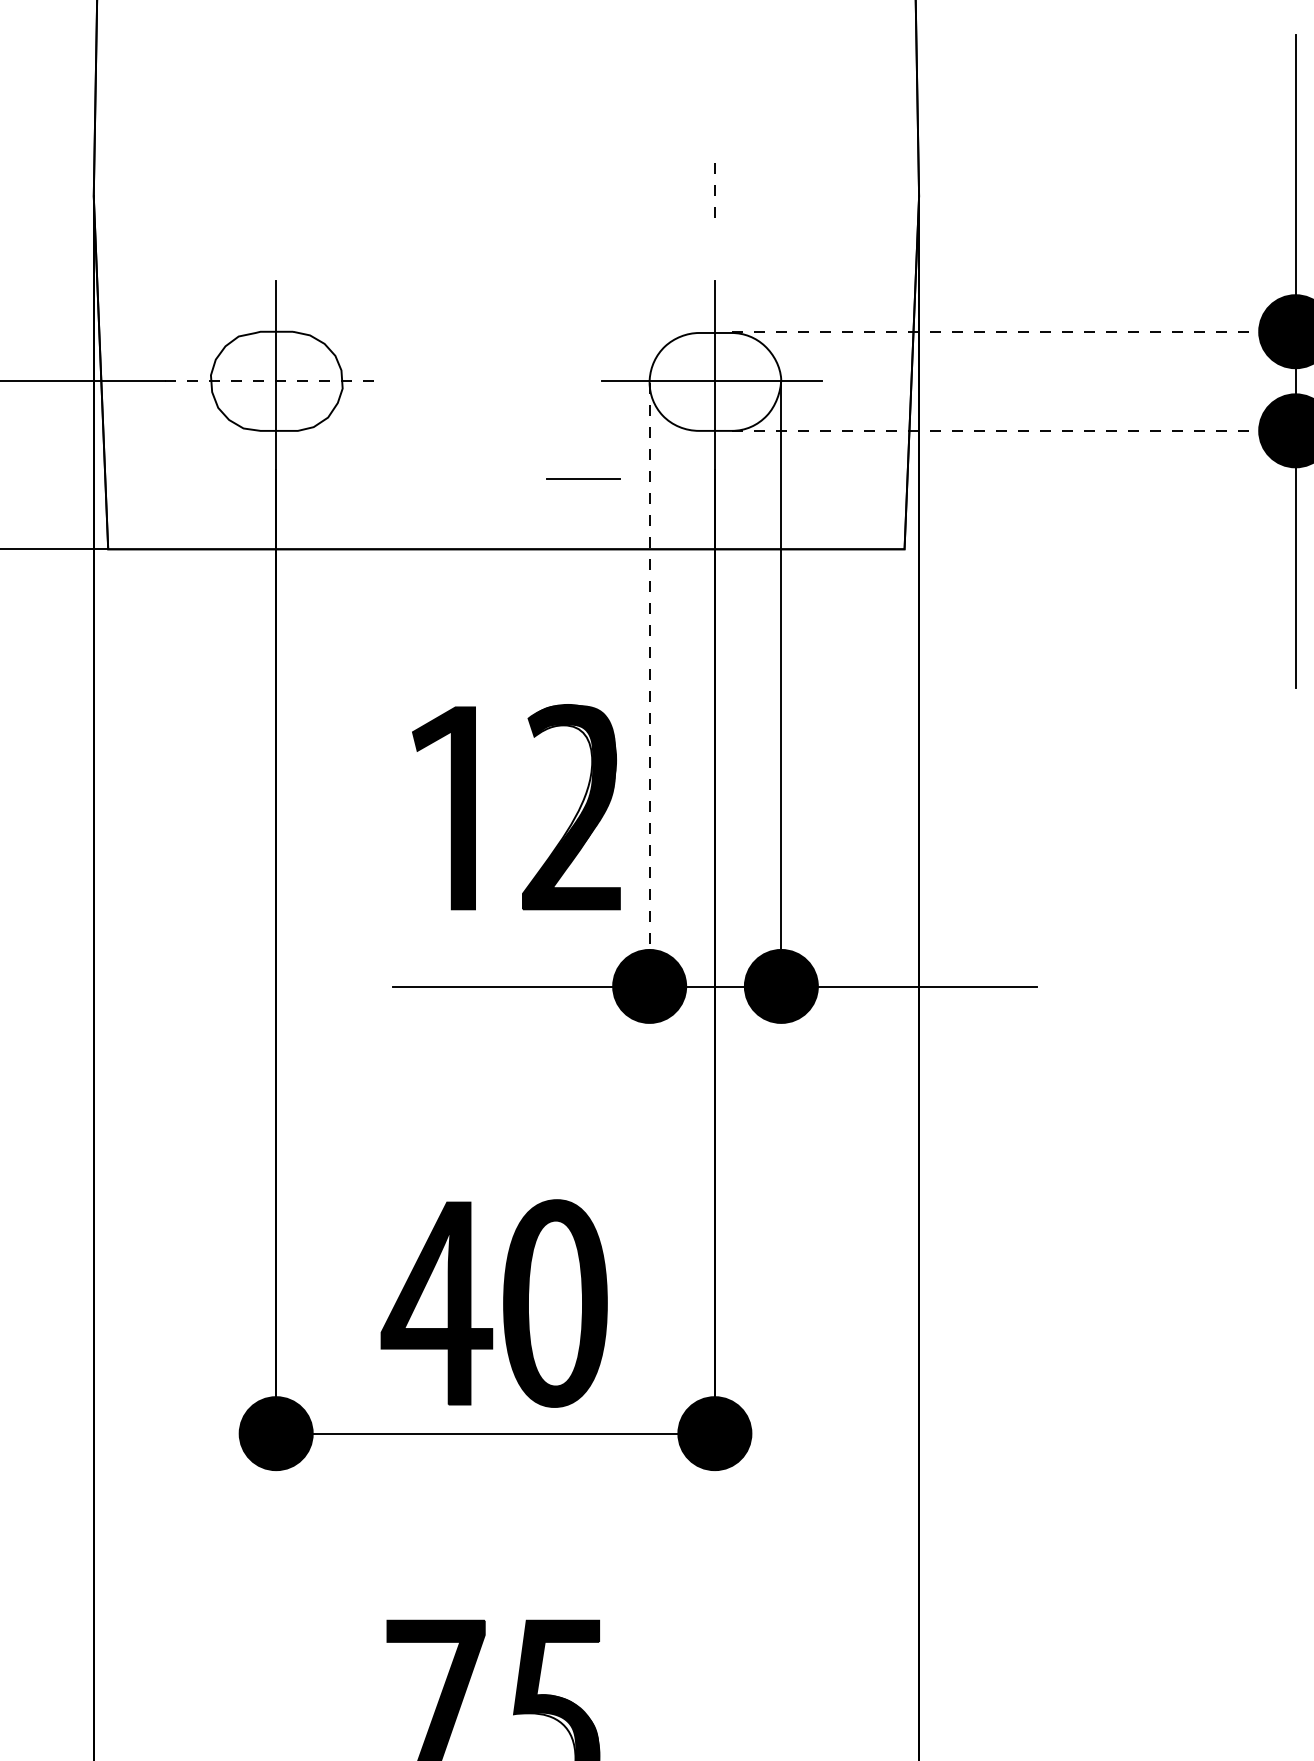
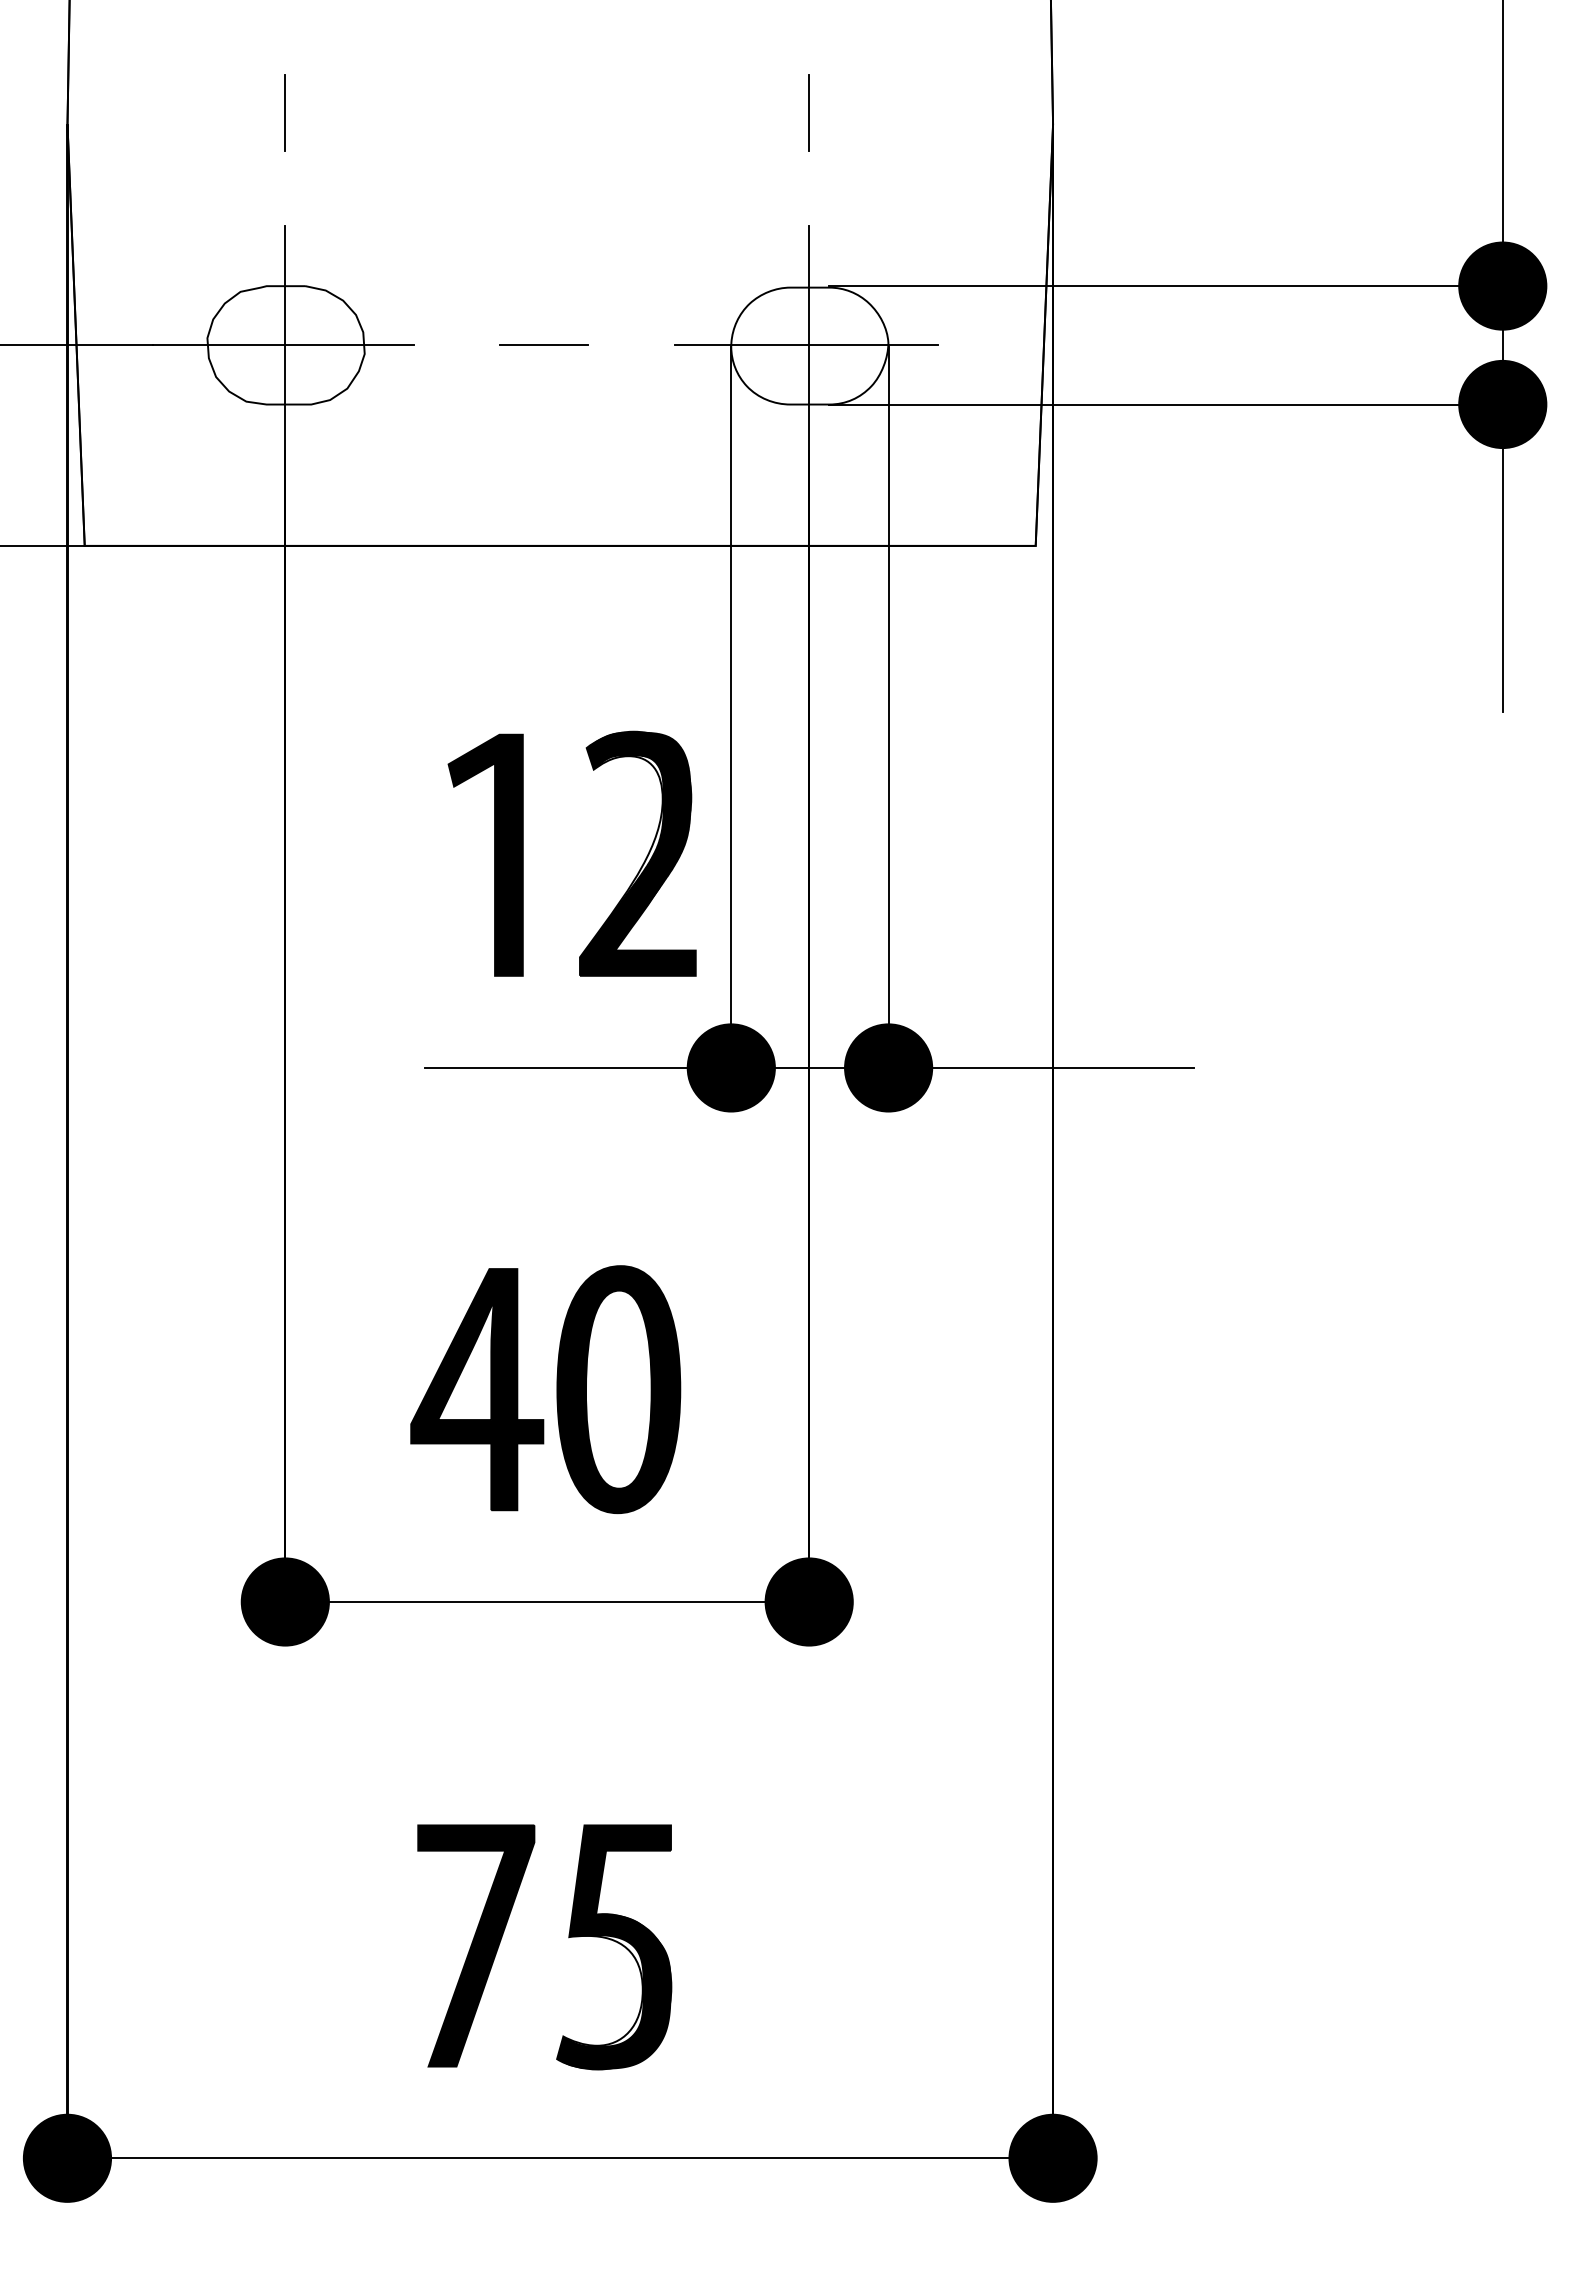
line: (276, 186) -> (285, 112), added
line: (715, 187) -> (809, 113), dashed -> solid
line: (1014, 332) -> (1166, 286), dashed -> solid
line: (274, 381) -> (283, 345), dashed -> solid
line: (1014, 430) -> (1166, 404), dashed -> solid
line: (582, 478) -> (543, 344), moved
line: (649, 684) -> (731, 707), dashed -> solid
part: (503, 1303) -> (556, 1389), moved

